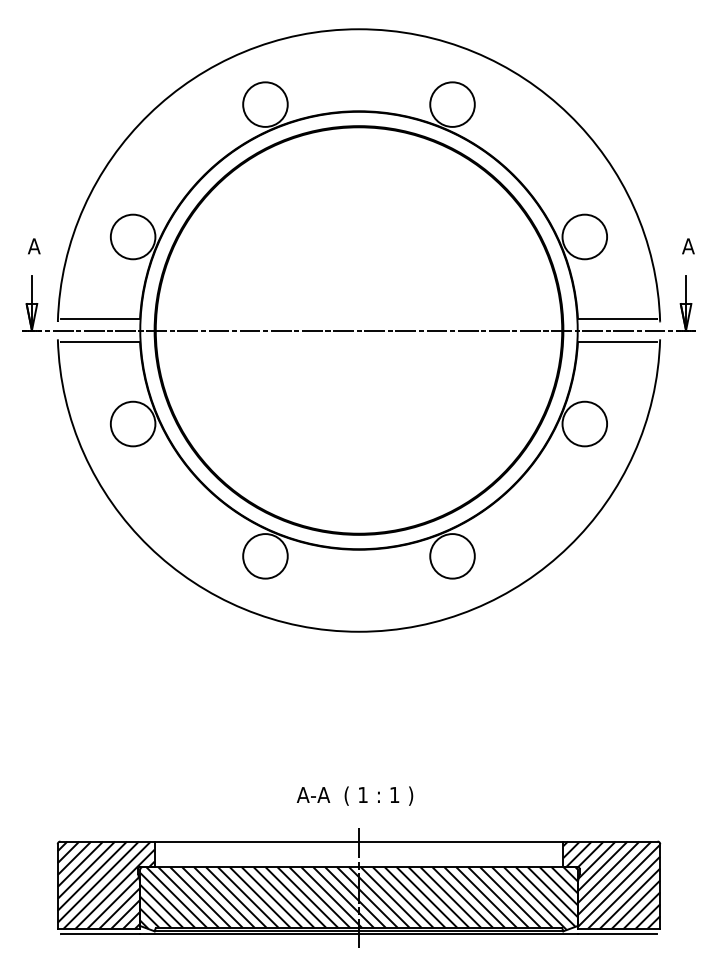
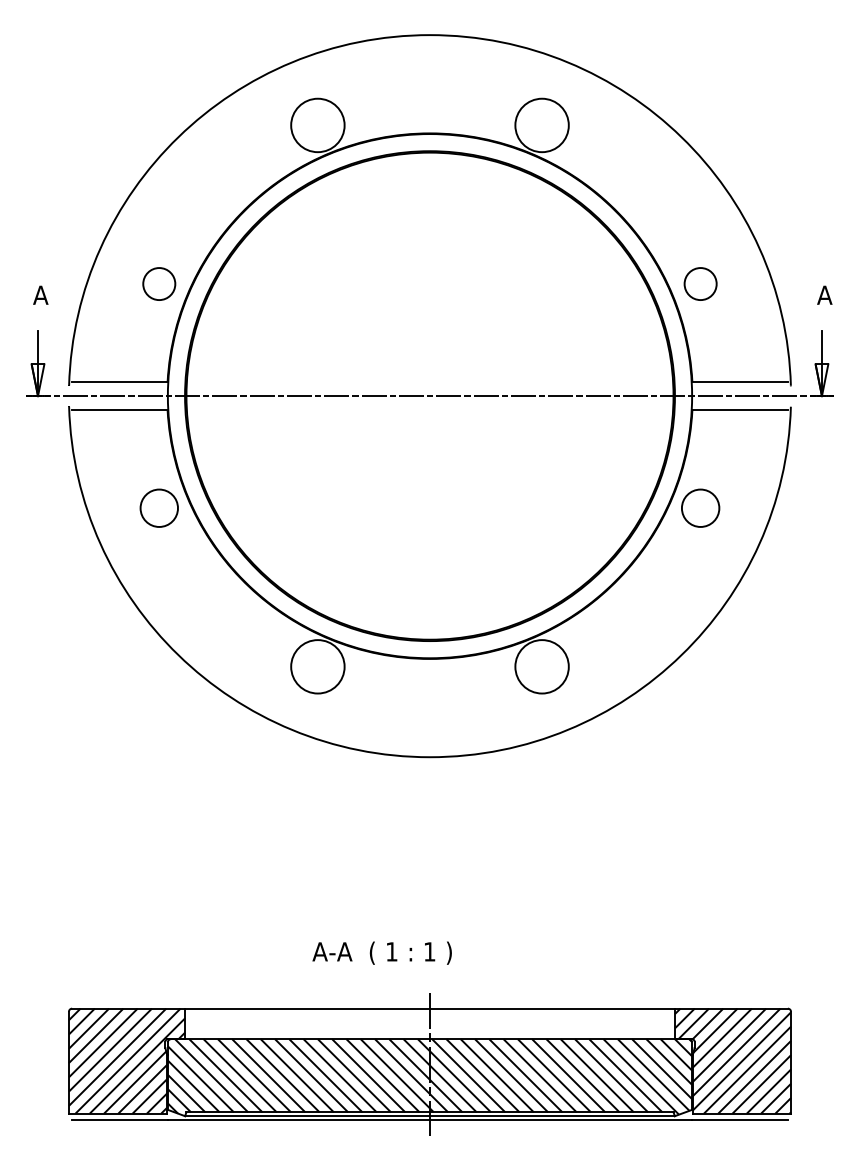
circle: (133, 236) -> (159, 283), size x0.6
circle: (584, 236) -> (700, 283), size x0.6
circle: (133, 423) -> (159, 507), size x0.7
circle: (584, 423) -> (700, 507), size x0.7
text: (354, 795) -> (381, 952), moved

